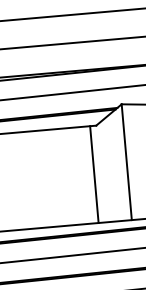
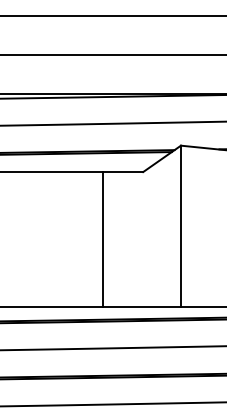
line: (94, 174) -> (102, 239), moved

